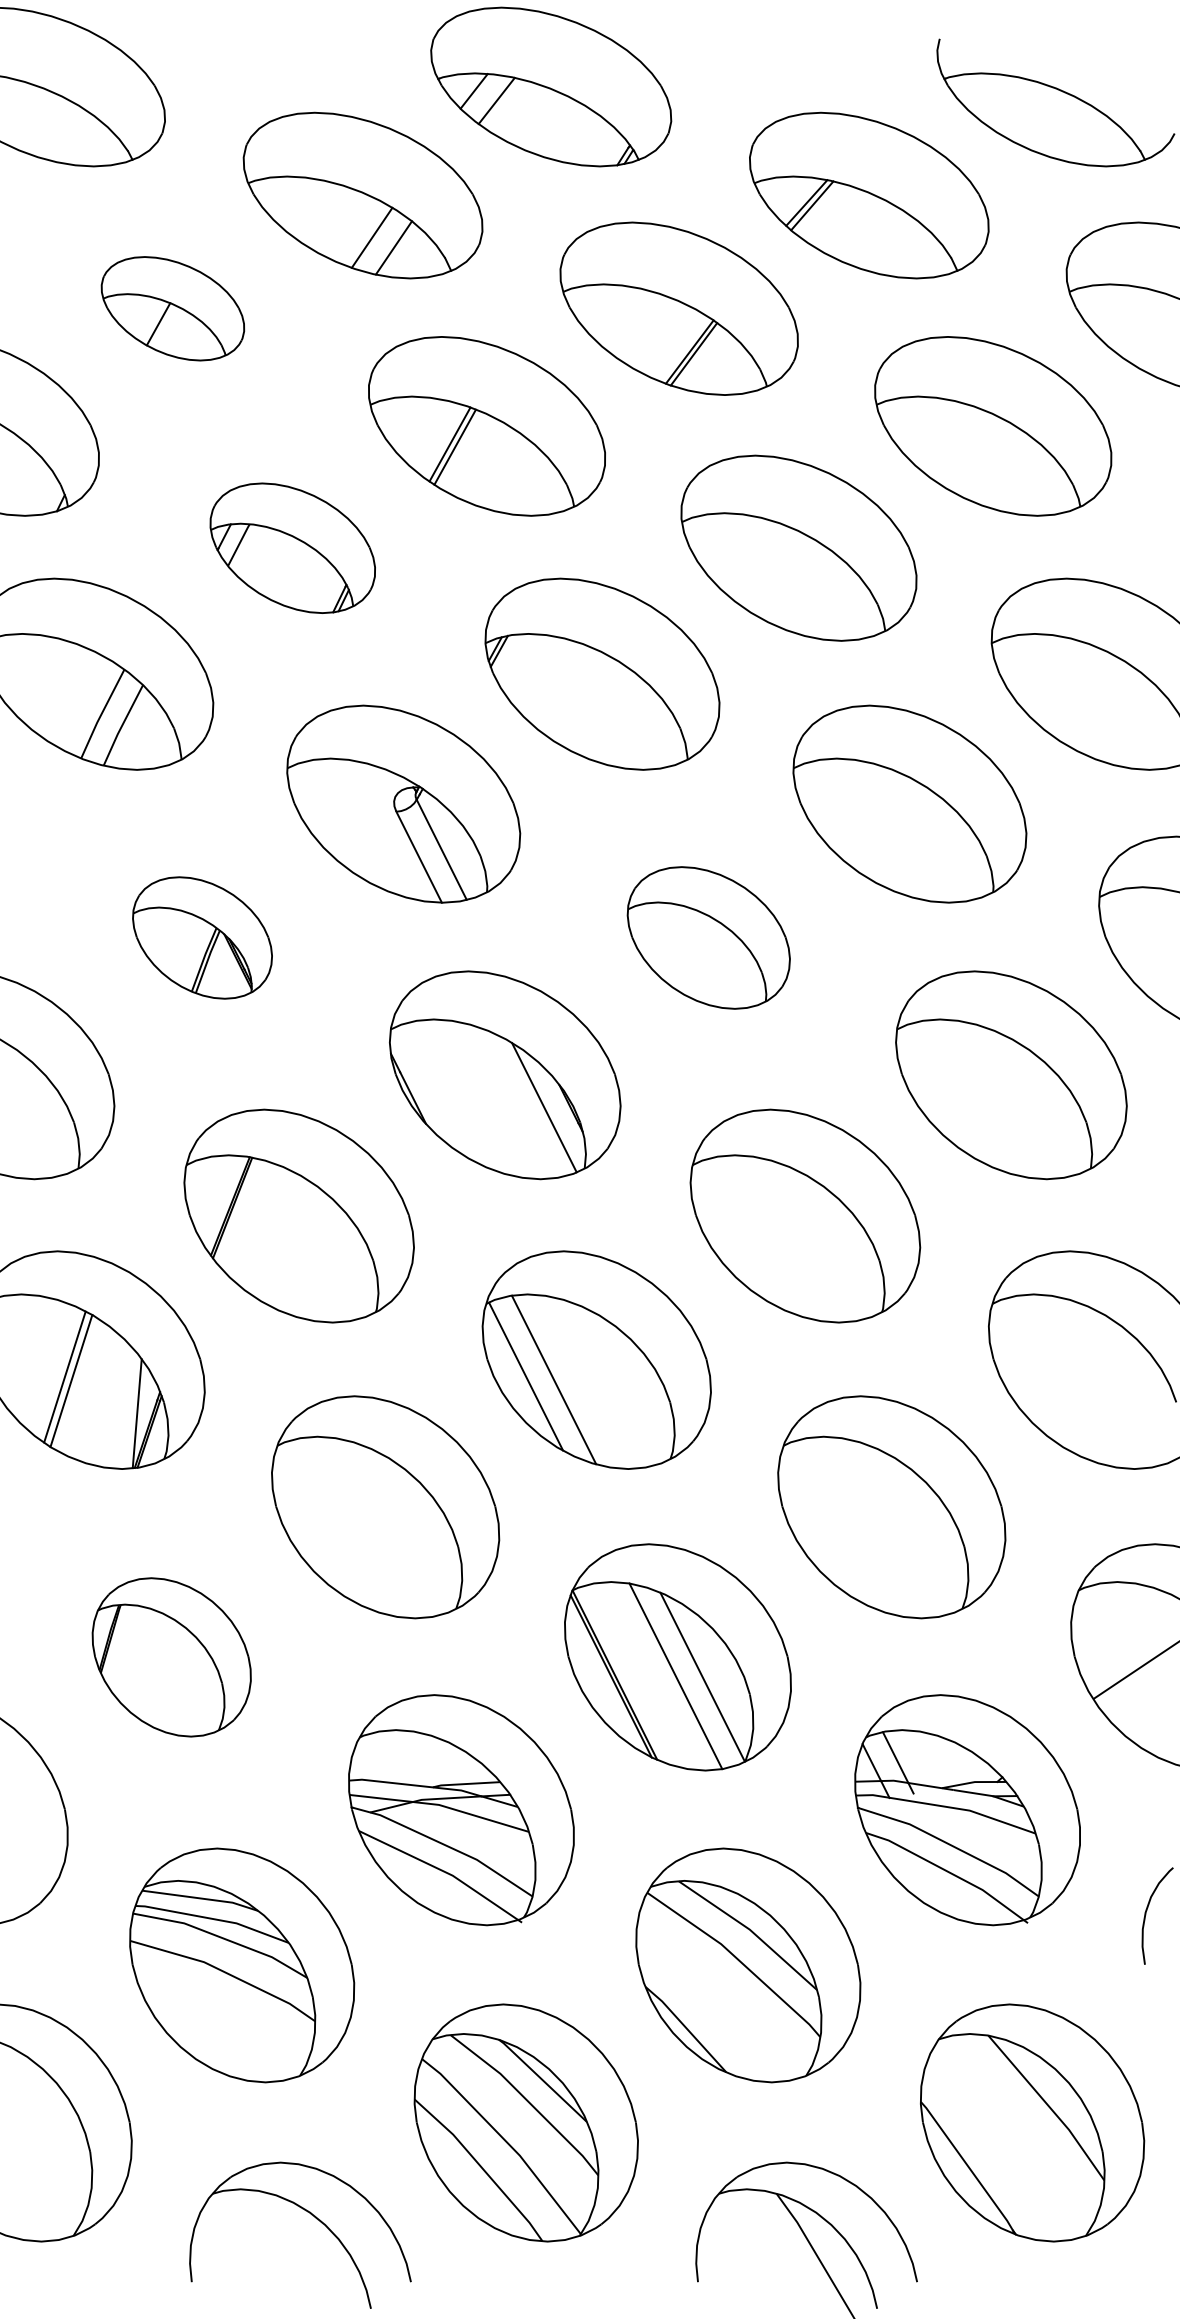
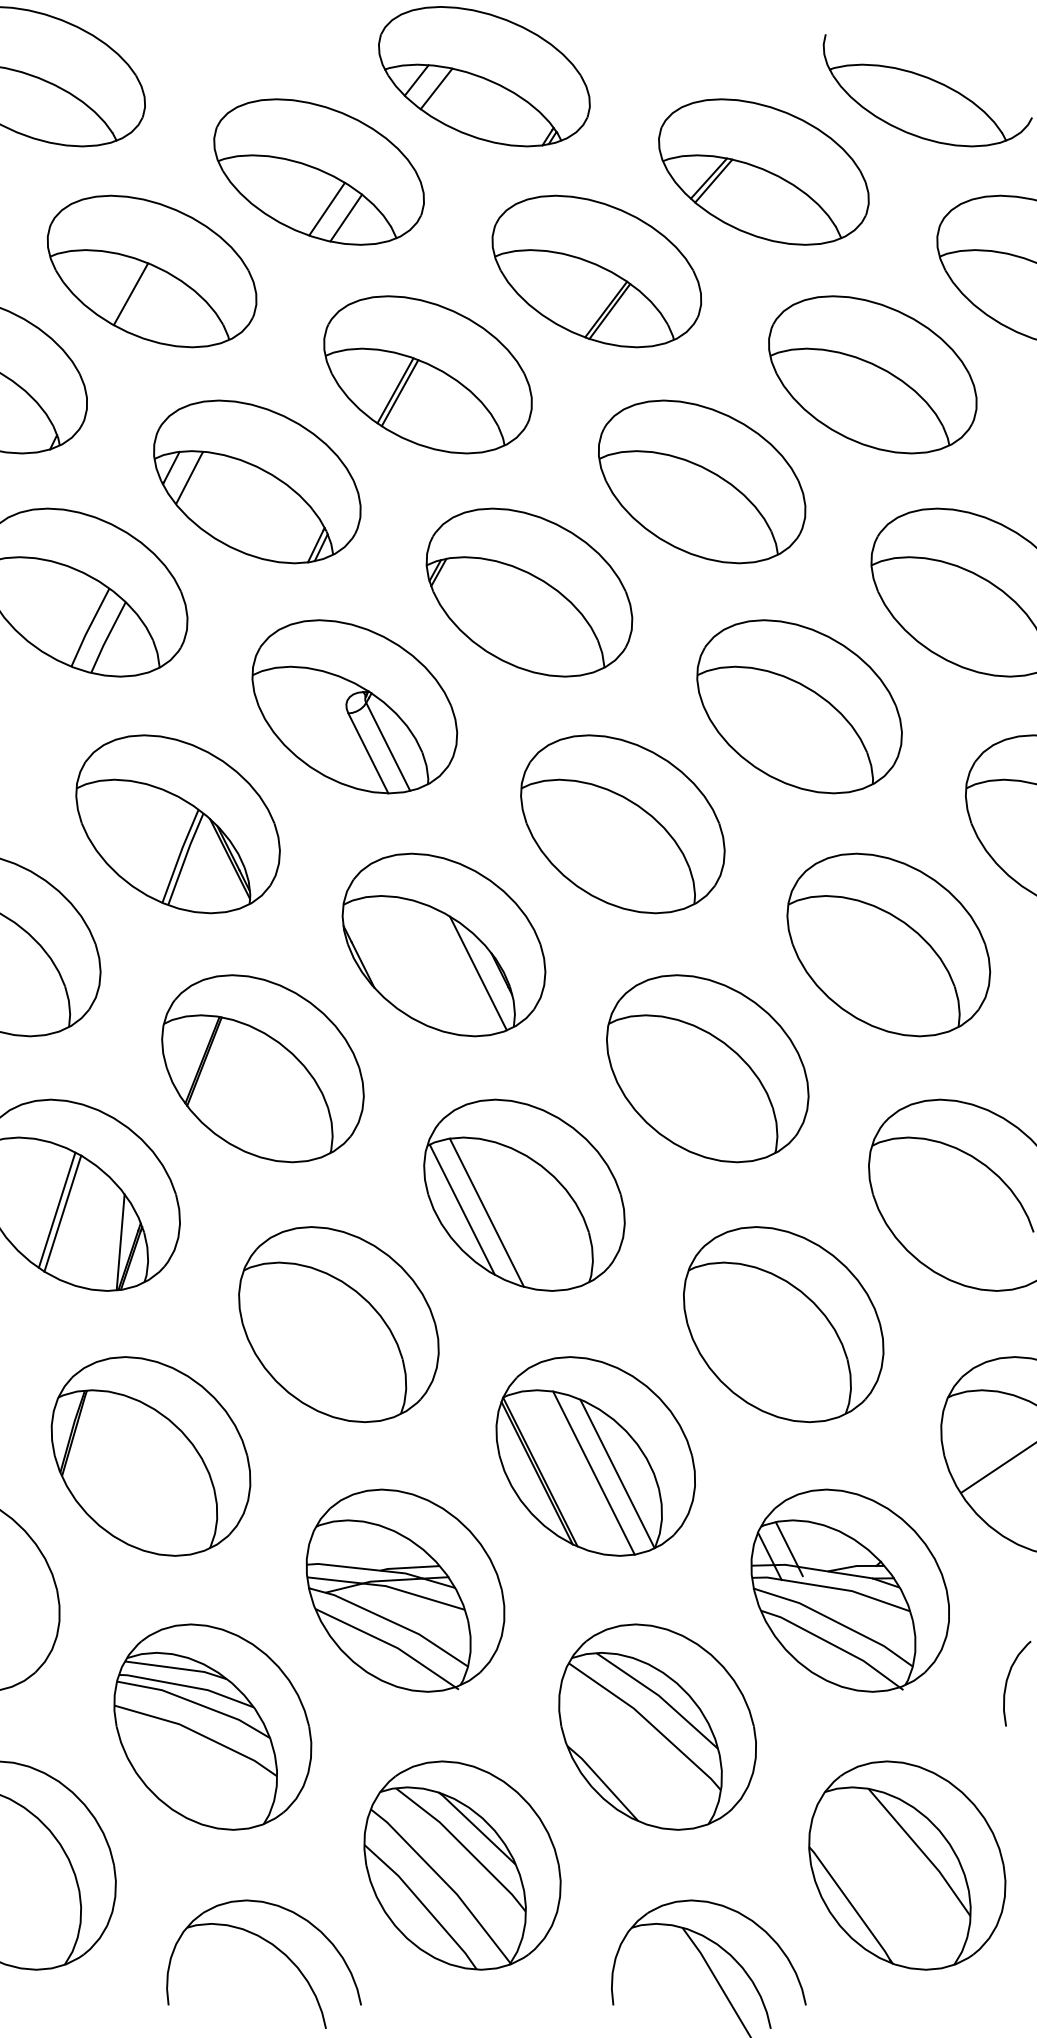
part: (172, 308) -> (151, 271), size x1.67
part: (292, 547) -> (257, 481), size x1.43
part: (201, 938) -> (177, 824), size x1.67
part: (708, 938) -> (622, 824), size x1.43
part: (171, 1657) -> (150, 1456), size x1.43

